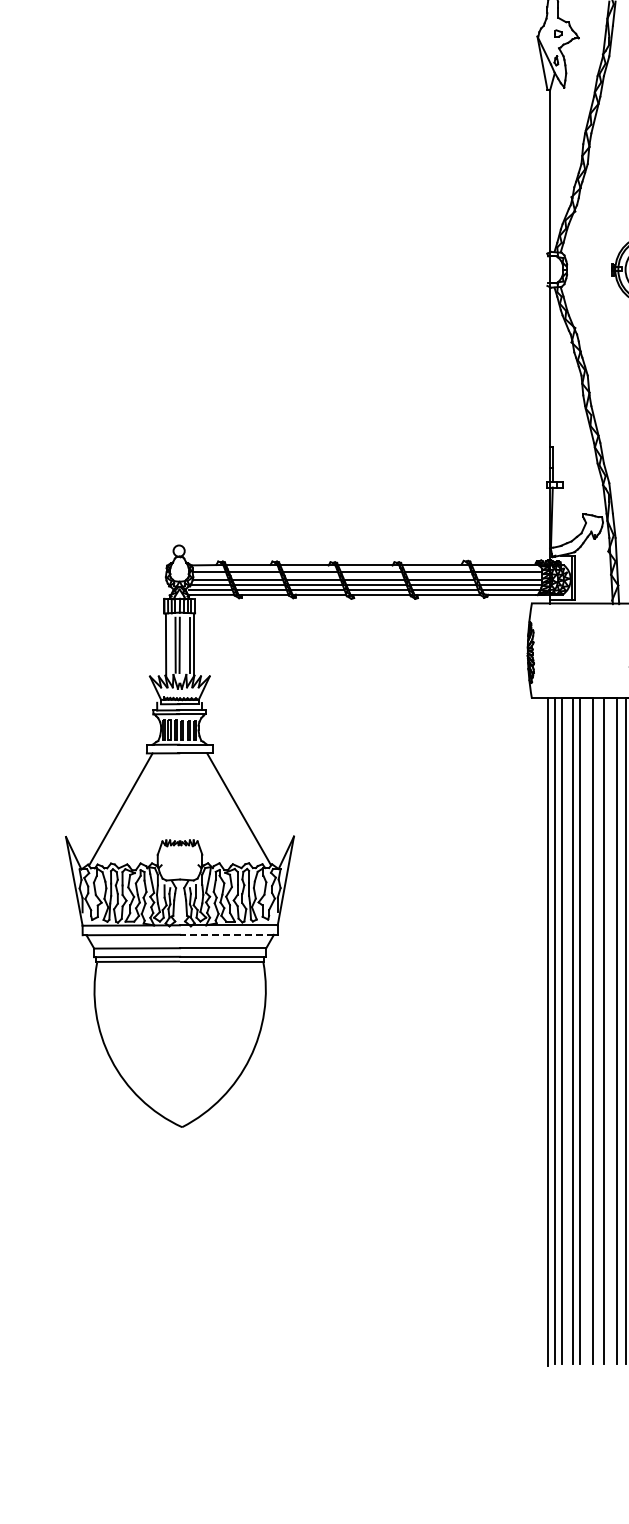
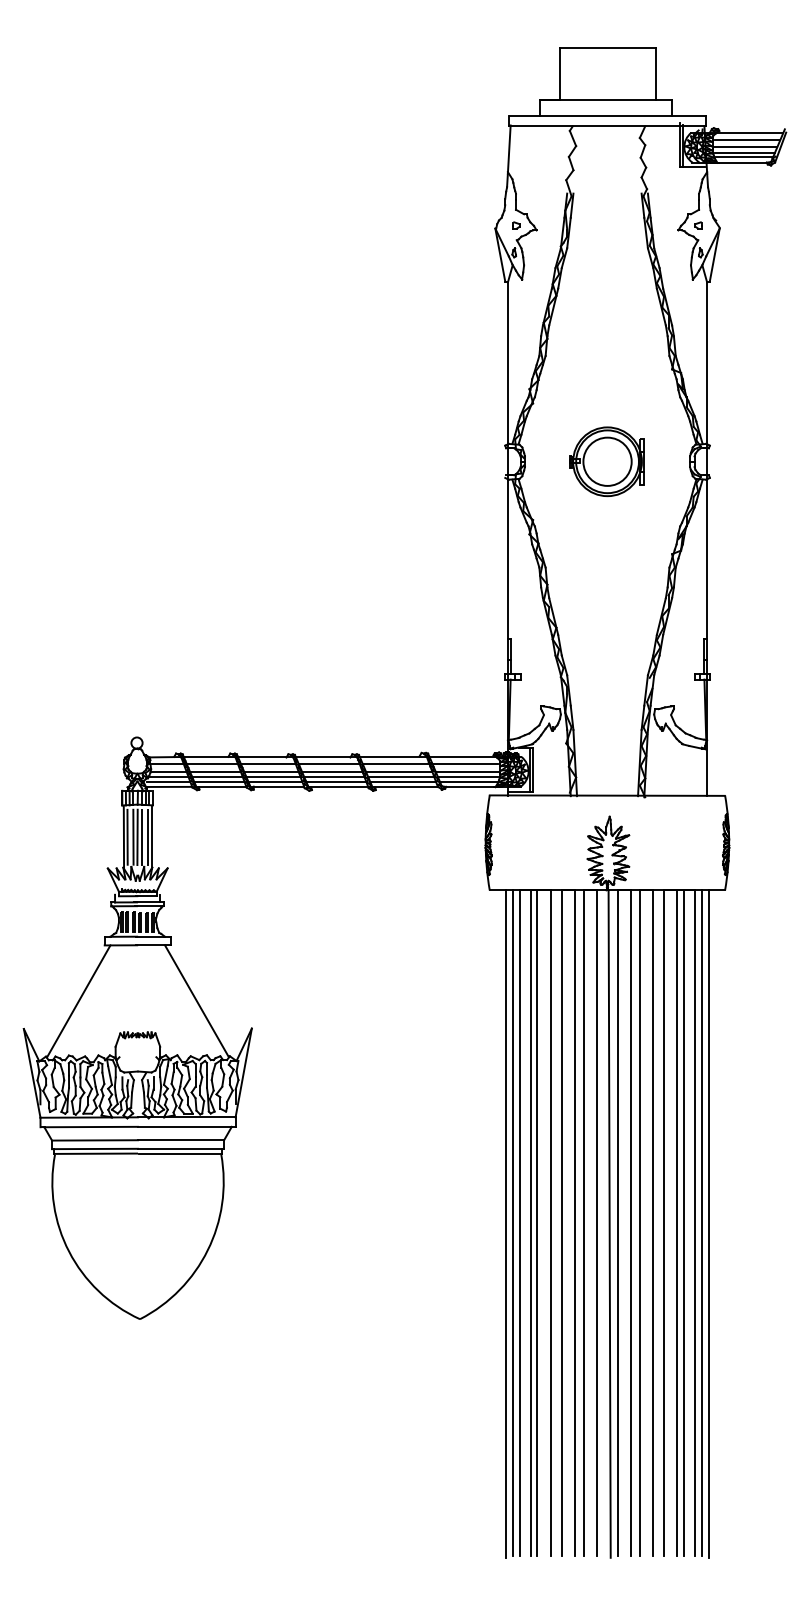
line: (169, 644) -> (127, 836), added
line: (183, 644) -> (141, 836), added
line: (227, 934) -> (185, 1126), dashed -> solid

